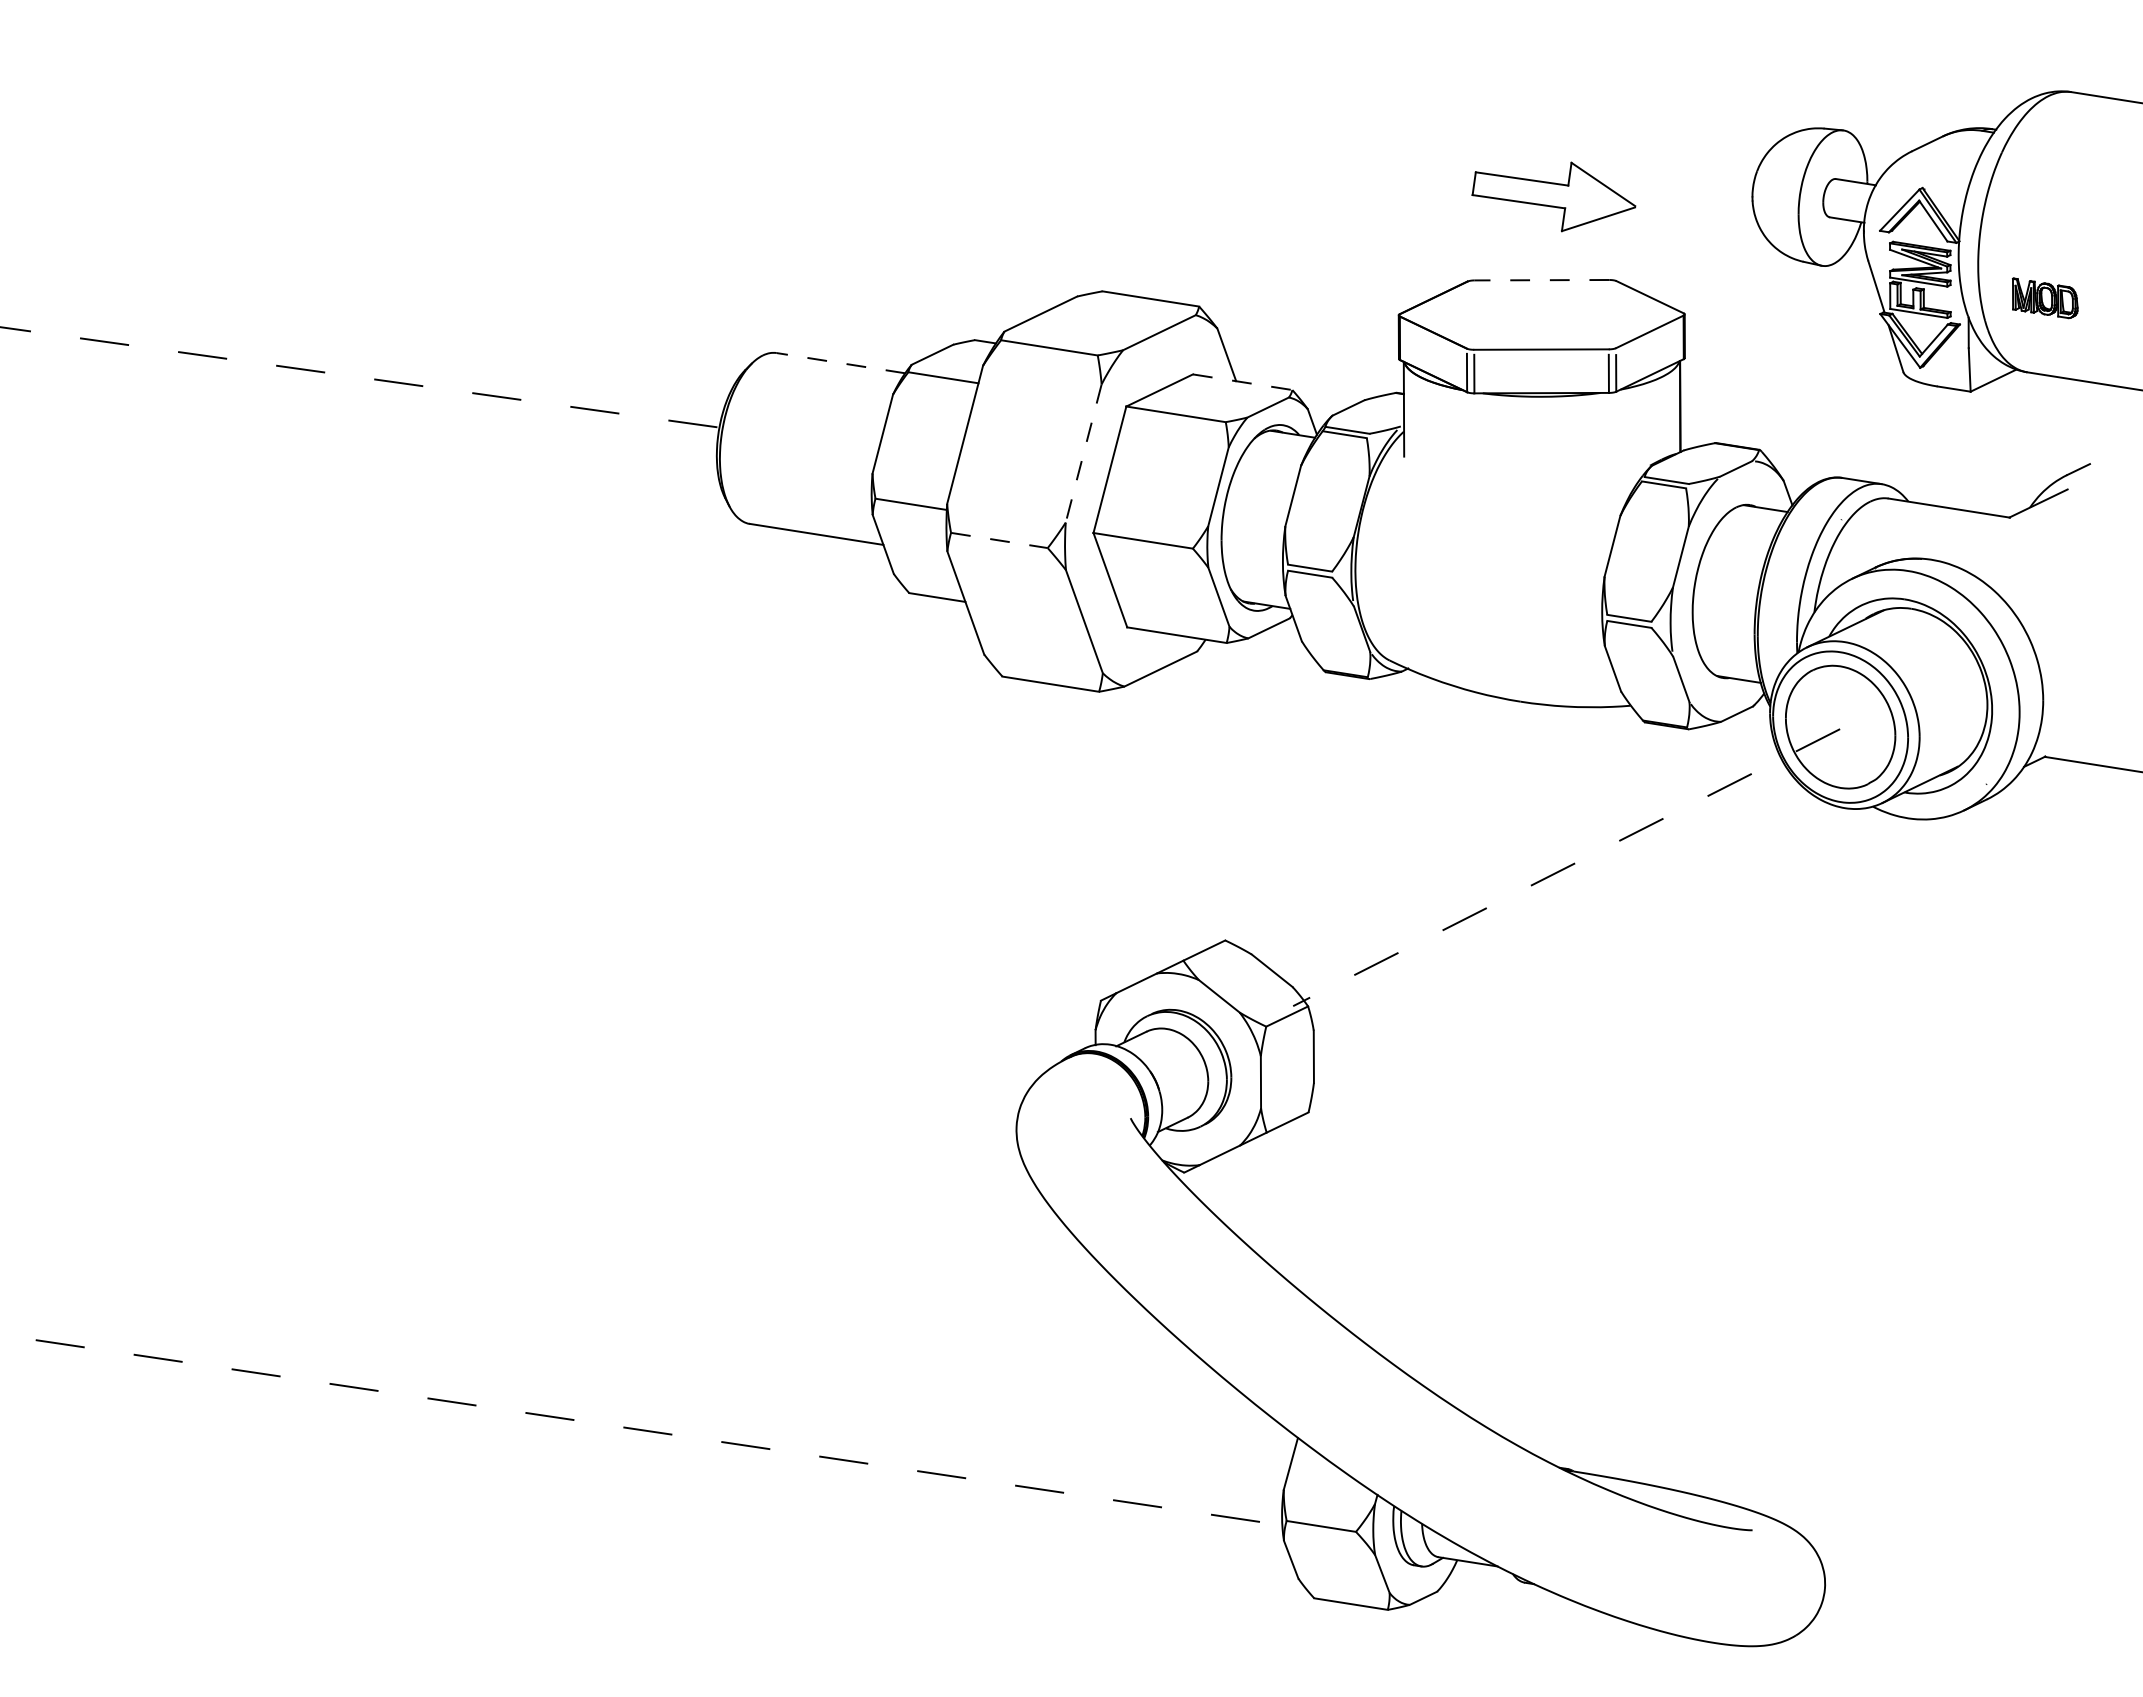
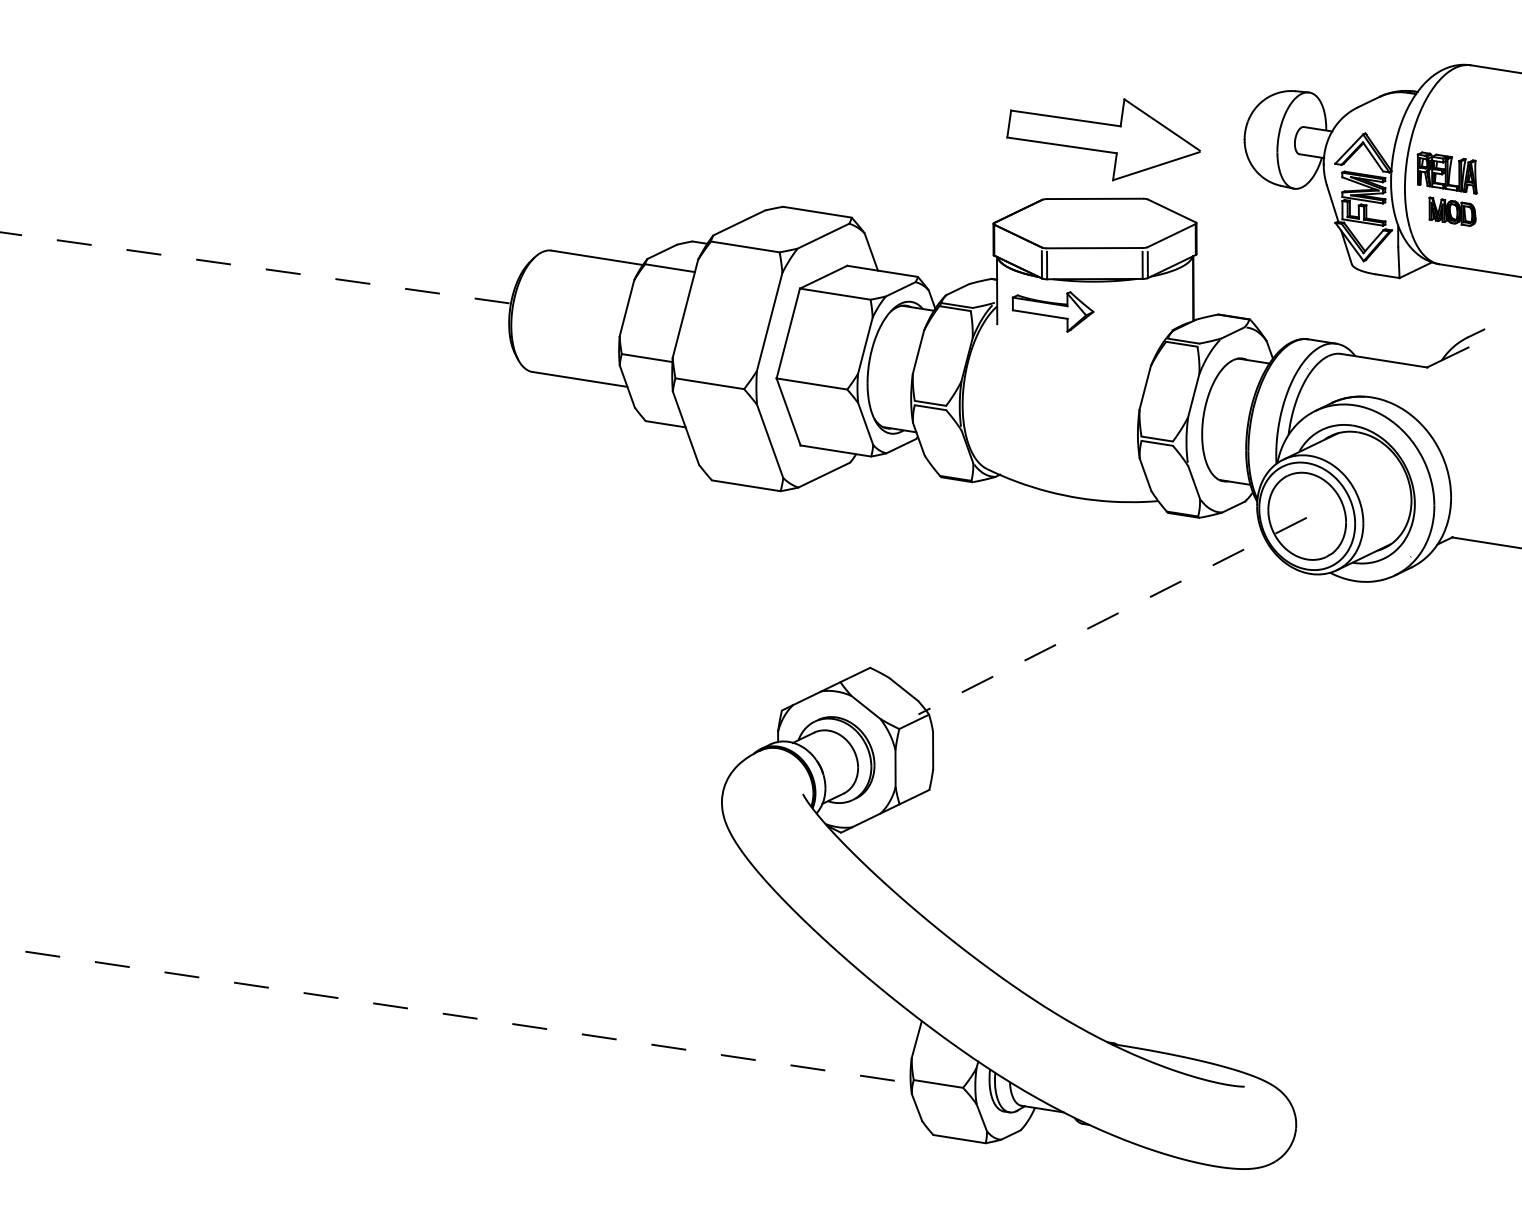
part: (1553, 196) -> (1103, 139), size x1.67
part: (2037, 243) -> (1447, 172), added
line: (1541, 280) -> (1094, 199), dashed -> solid
line: (840, 363) -> (596, 258), dashed -> solid
line: (1243, 382) -> (883, 271), dashed -> solid
part: (1482, 438) -> (1052, 311), added
line: (1083, 453) -> (769, 321), dashed -> solid
line: (999, 540) -> (709, 383), dashed -> solid

